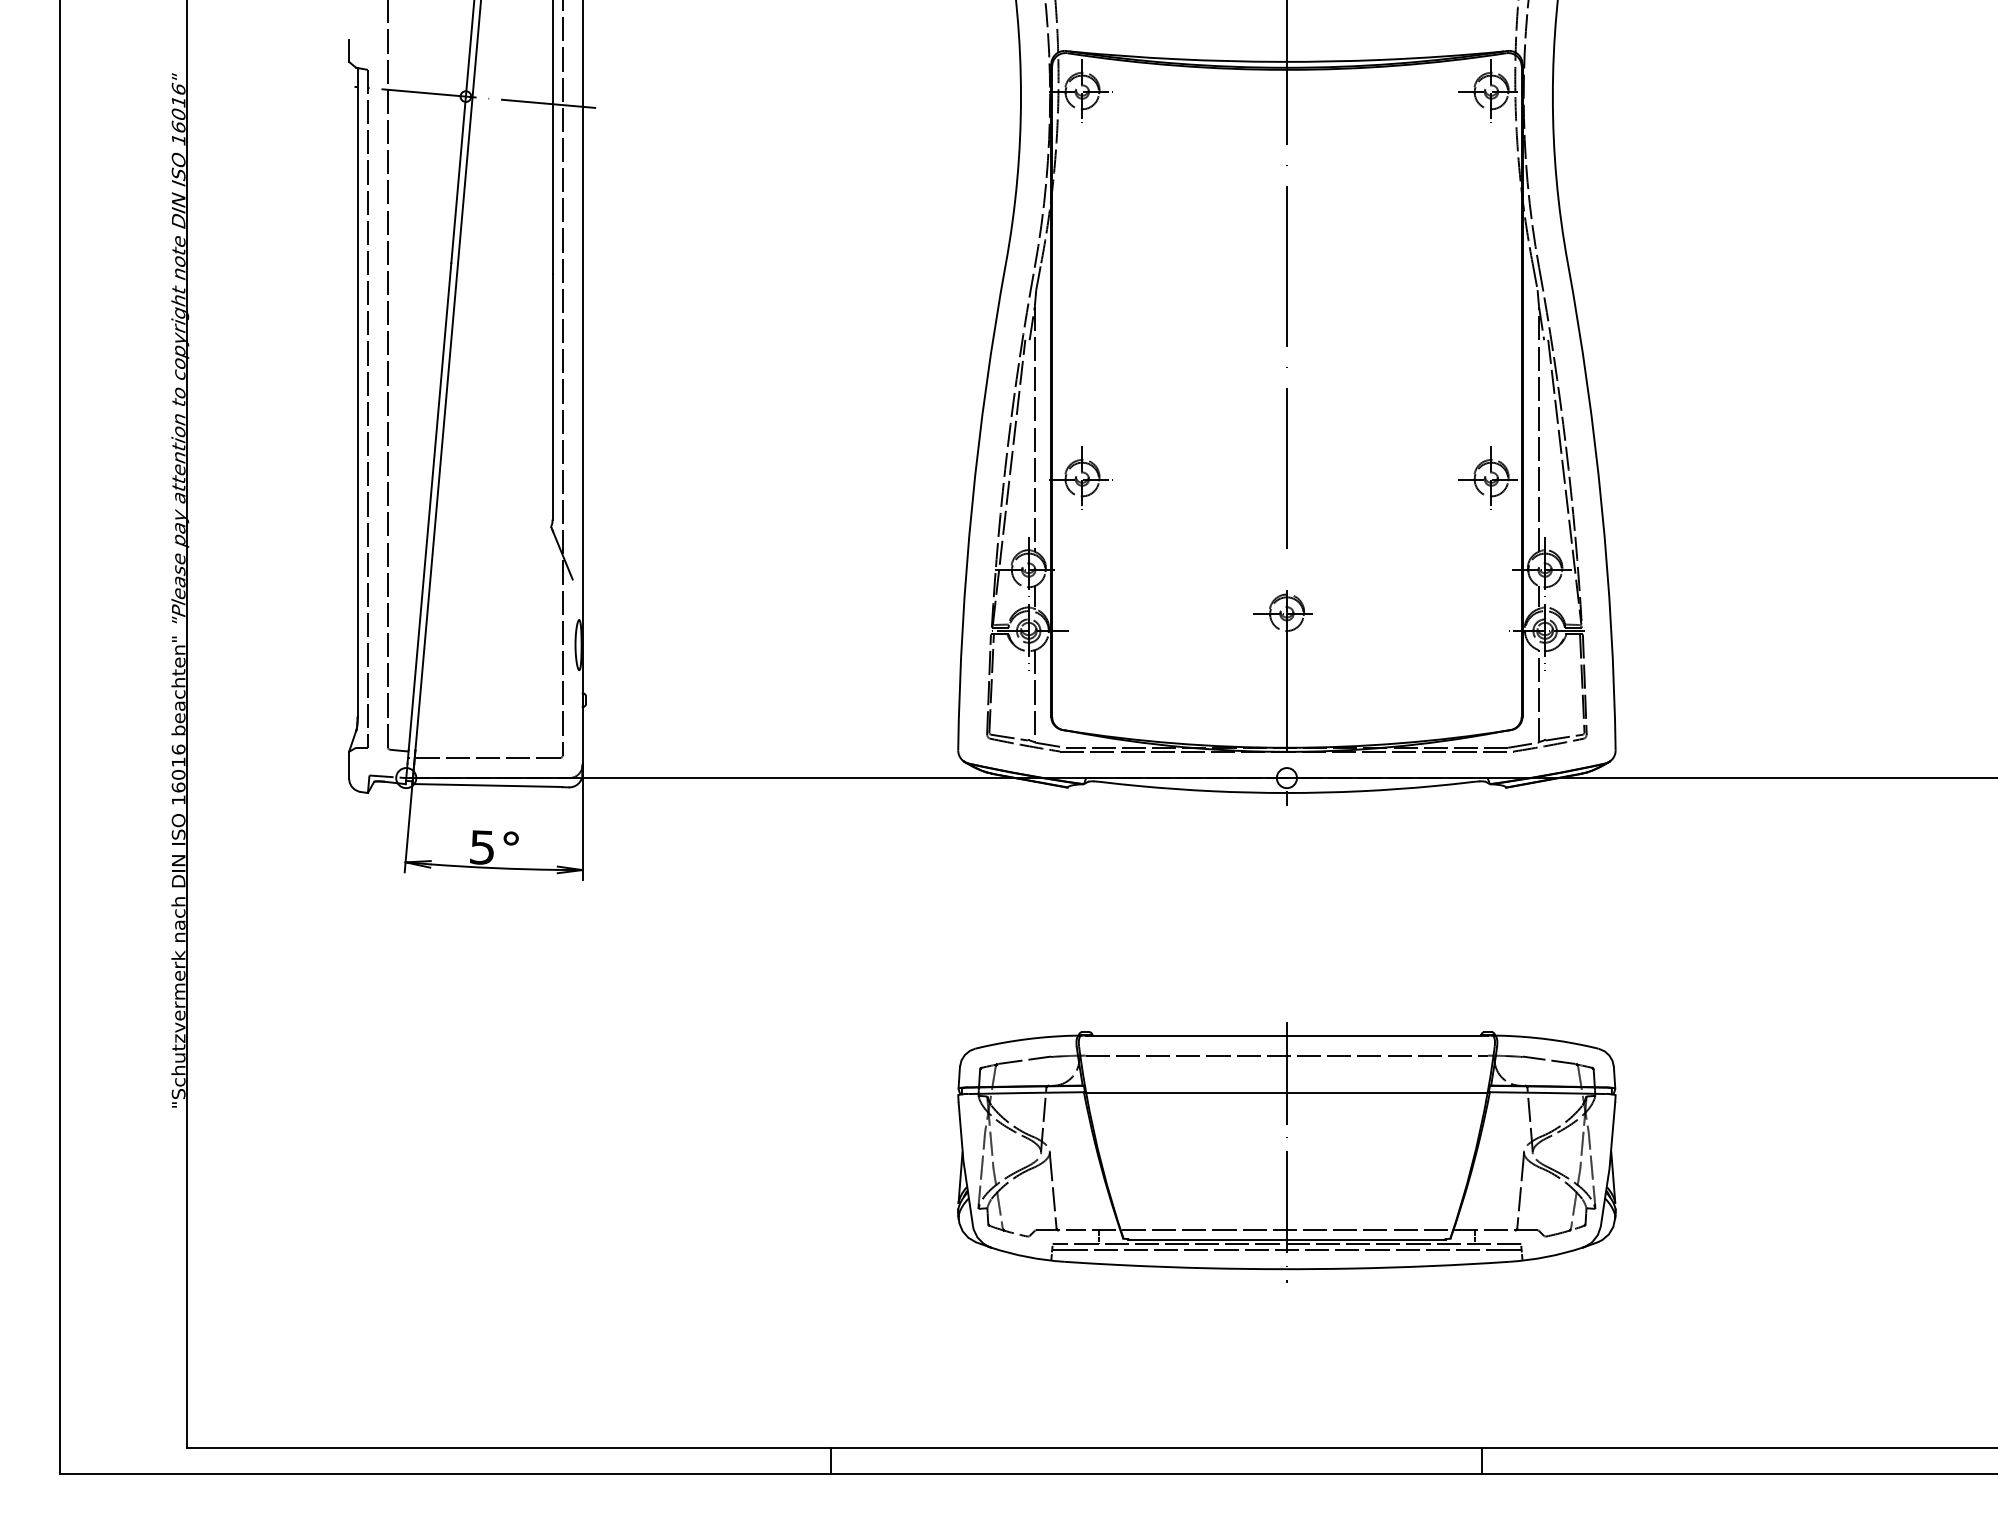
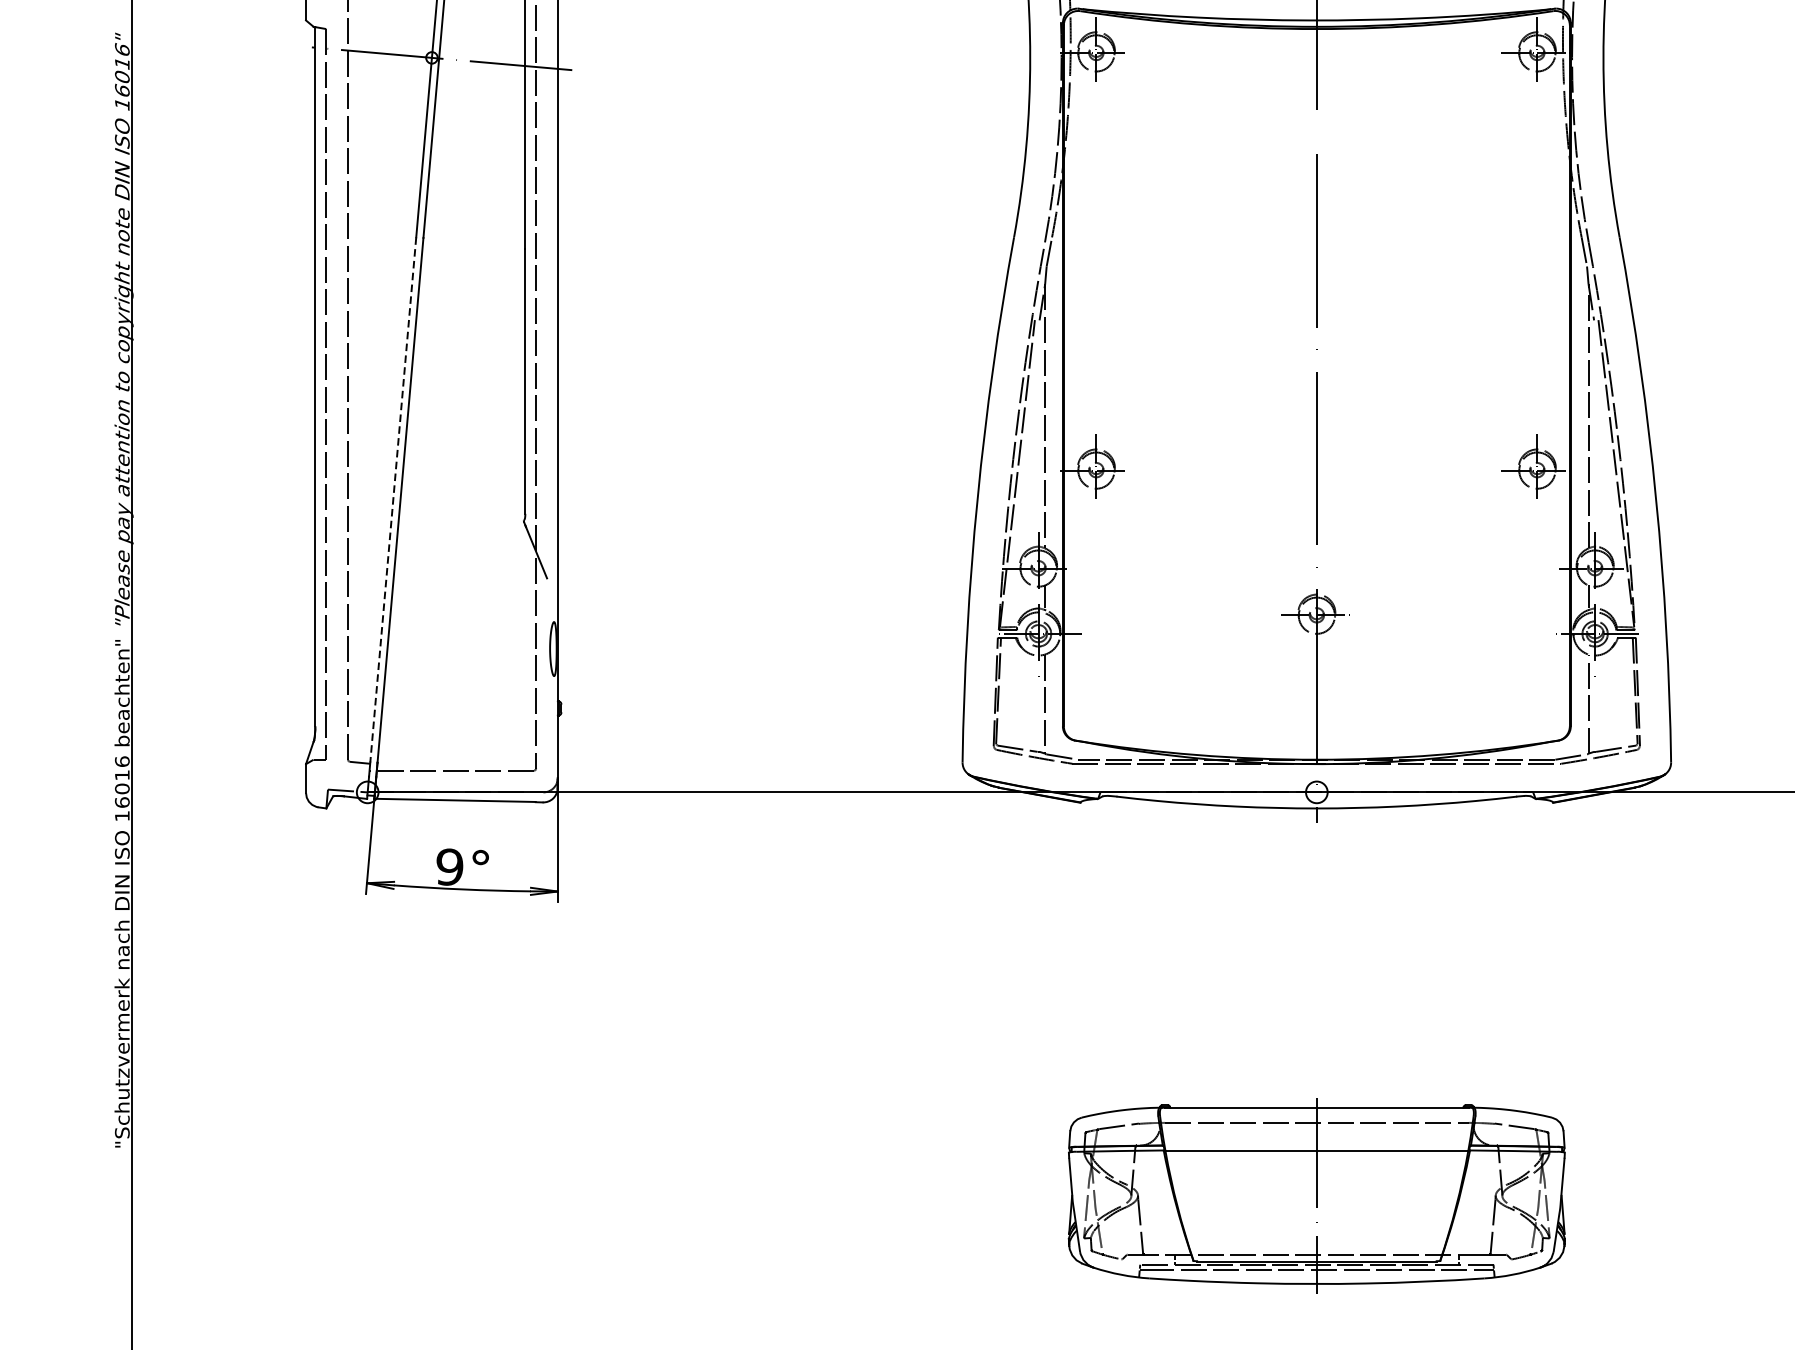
line: (430, 506) -> (393, 499), solid -> dashed
text: (482, 847) -> (449, 867), 5° -> 9°
part: (1286, 1152) -> (1316, 1195), size x0.7

